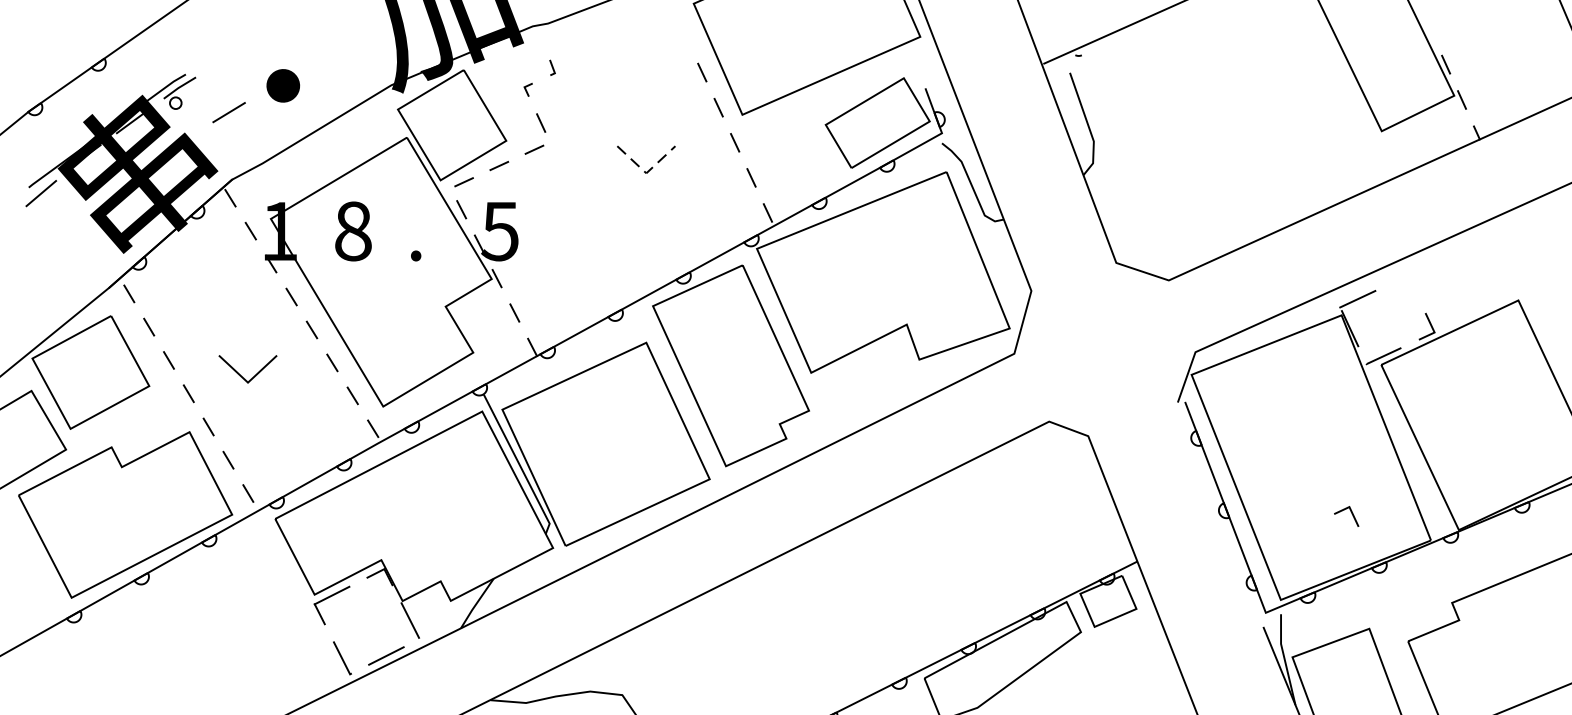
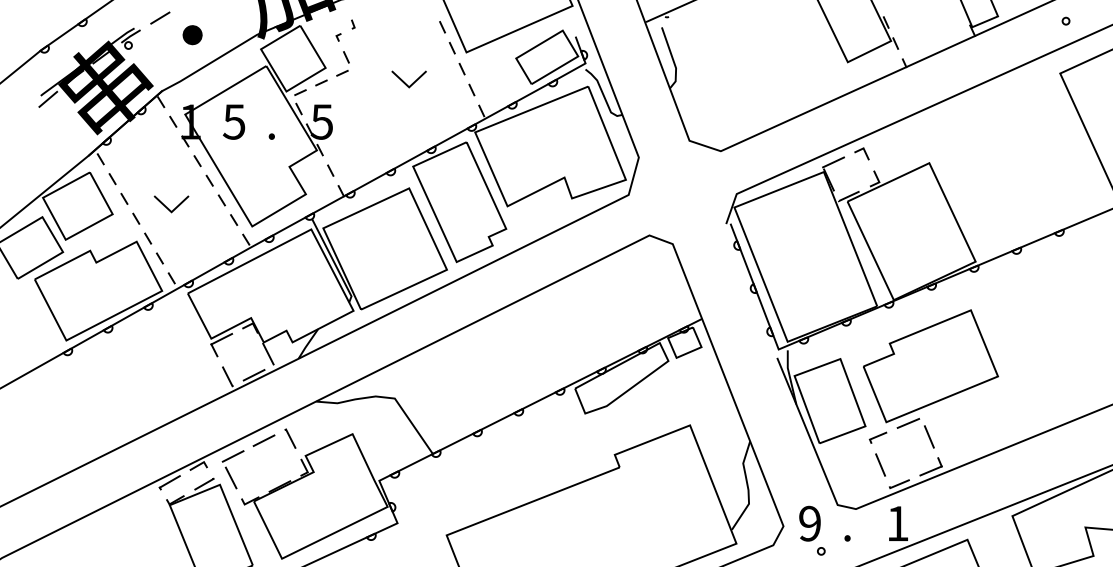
line: (229, 111) -> (160, 17), moved
line: (646, 173) -> (409, 87), dashed -> solid
text: (351, 230) -> (233, 121), 8 -> 5
line: (1342, 512) -> (859, 151), moved

